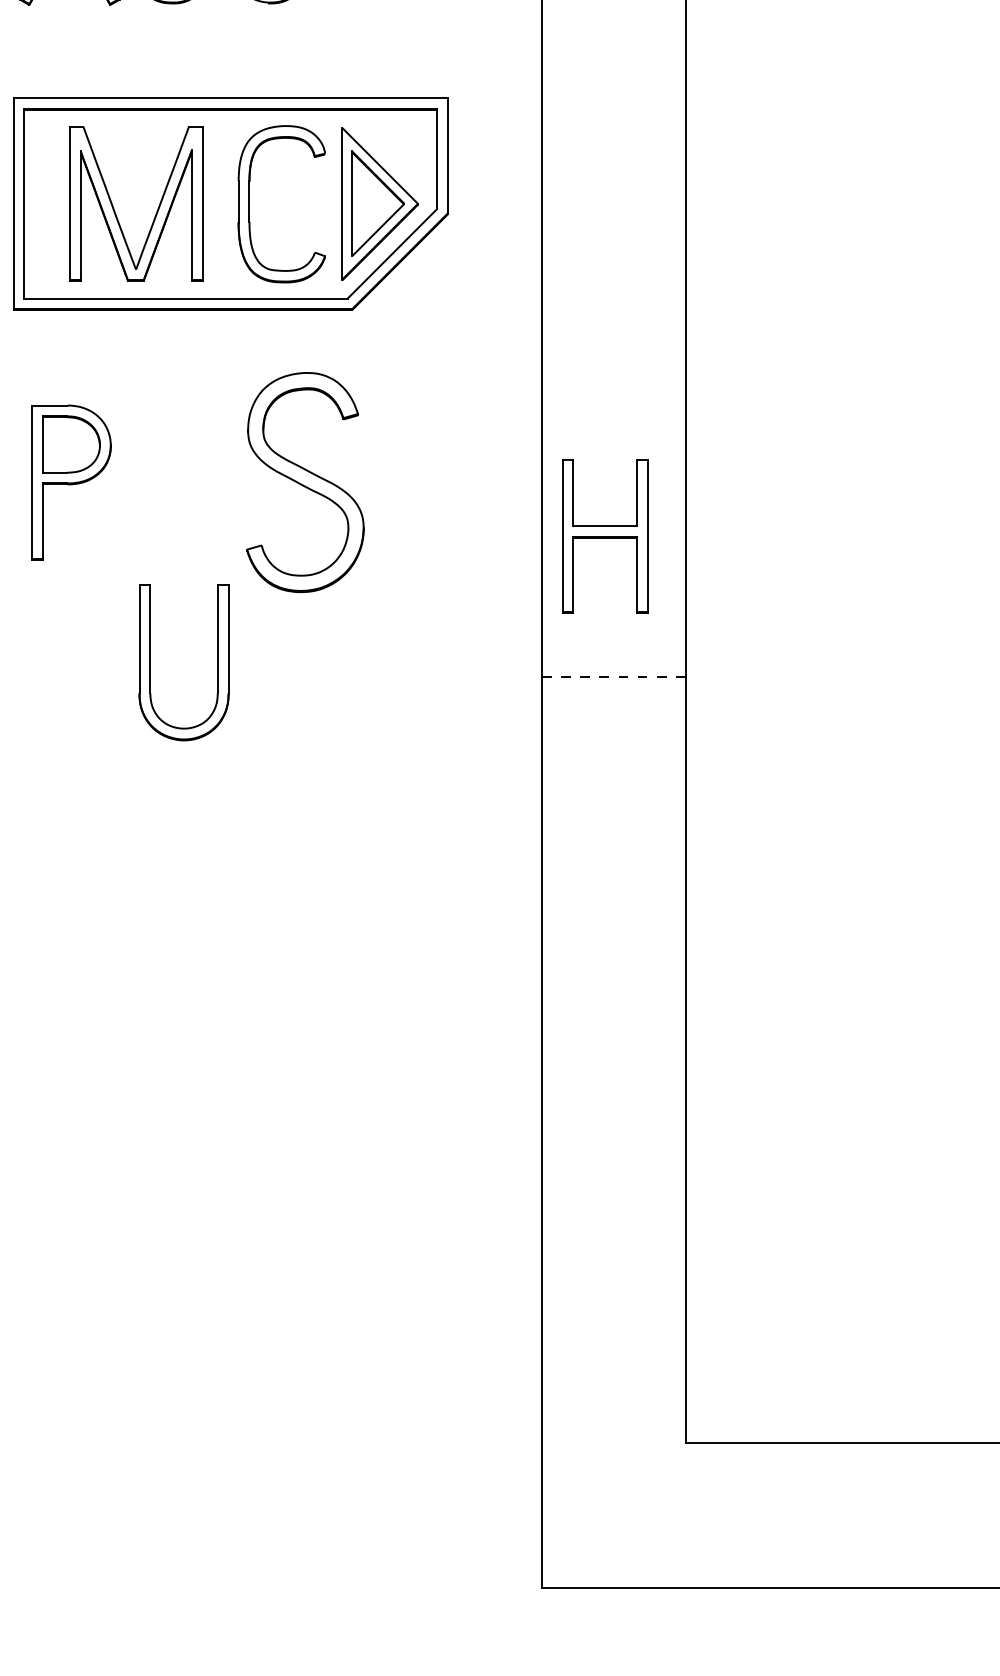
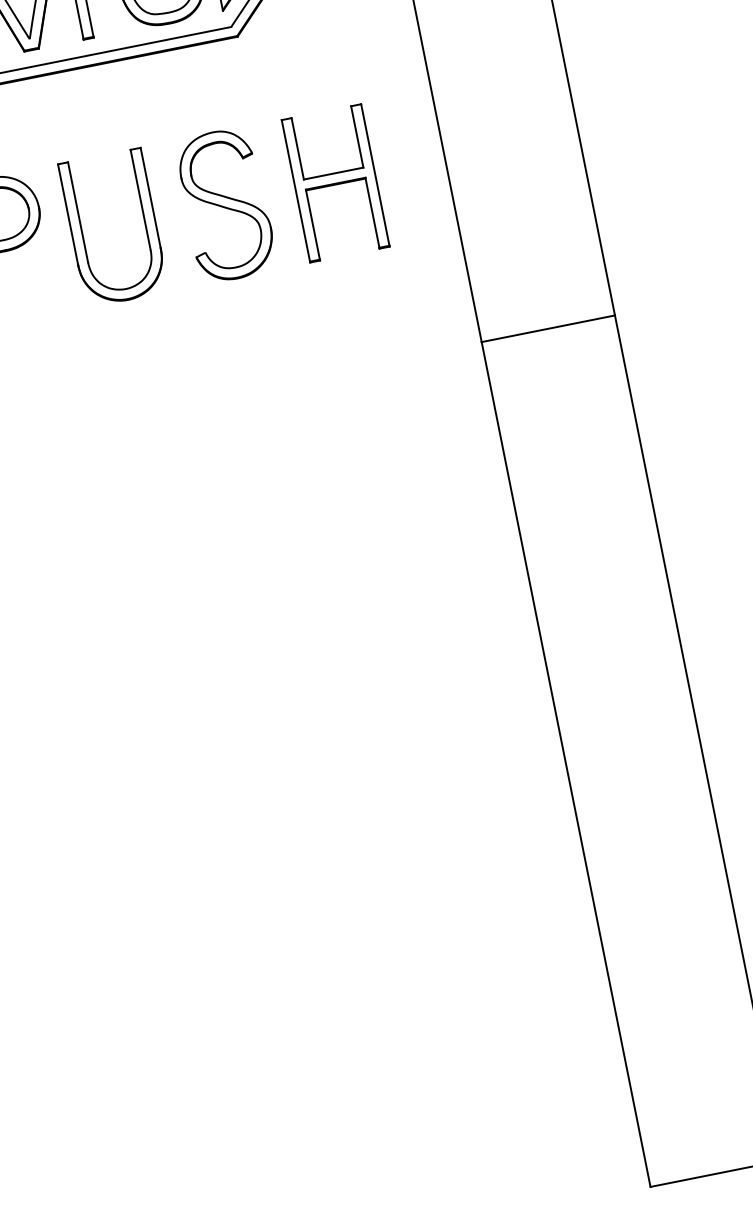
part: (305, 482) -> (226, 205), size x0.71
part: (605, 536) -> (335, 183), moved
part: (150, 662) -> (82, 233), moved
line: (613, 677) -> (548, 328), dashed -> solid

